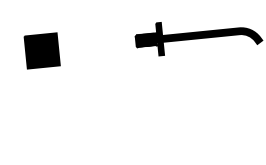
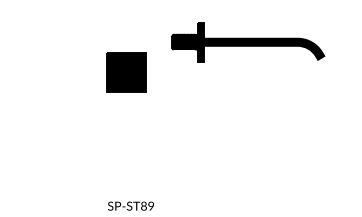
part: (42, 51) -> (126, 72), moved

